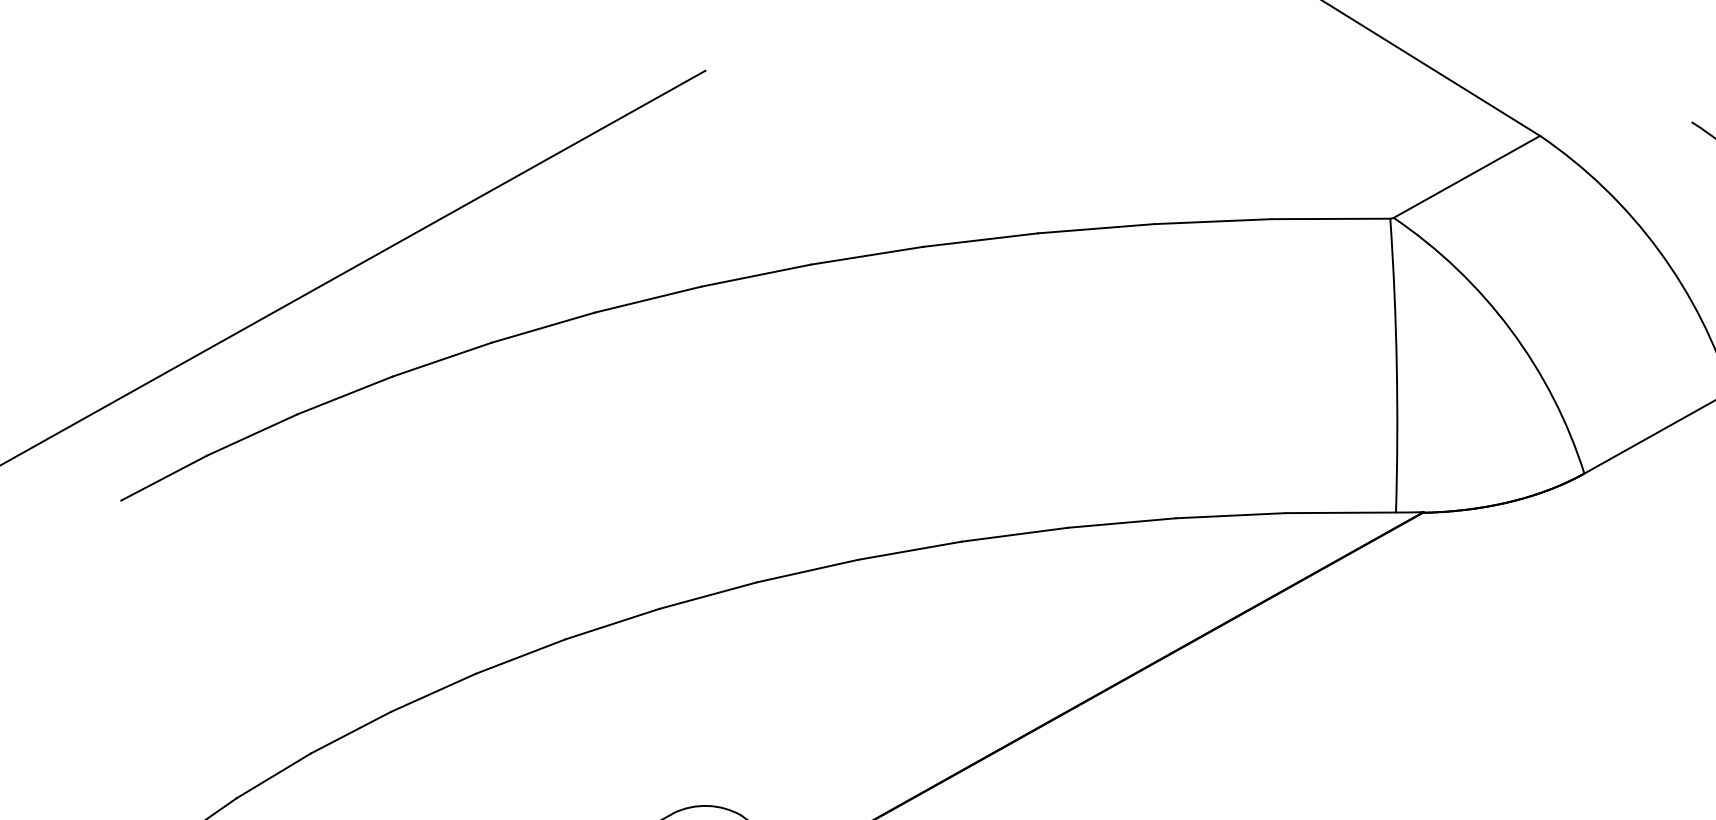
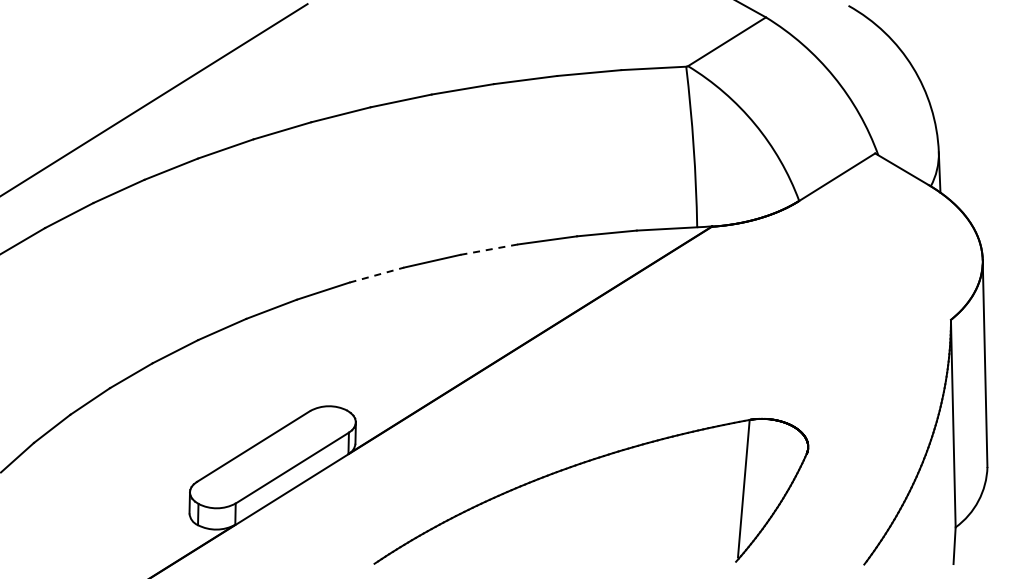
line: (1015, 534) -> (489, 249), solid -> dashed
line: (808, 570) -> (377, 274), solid -> dashed

